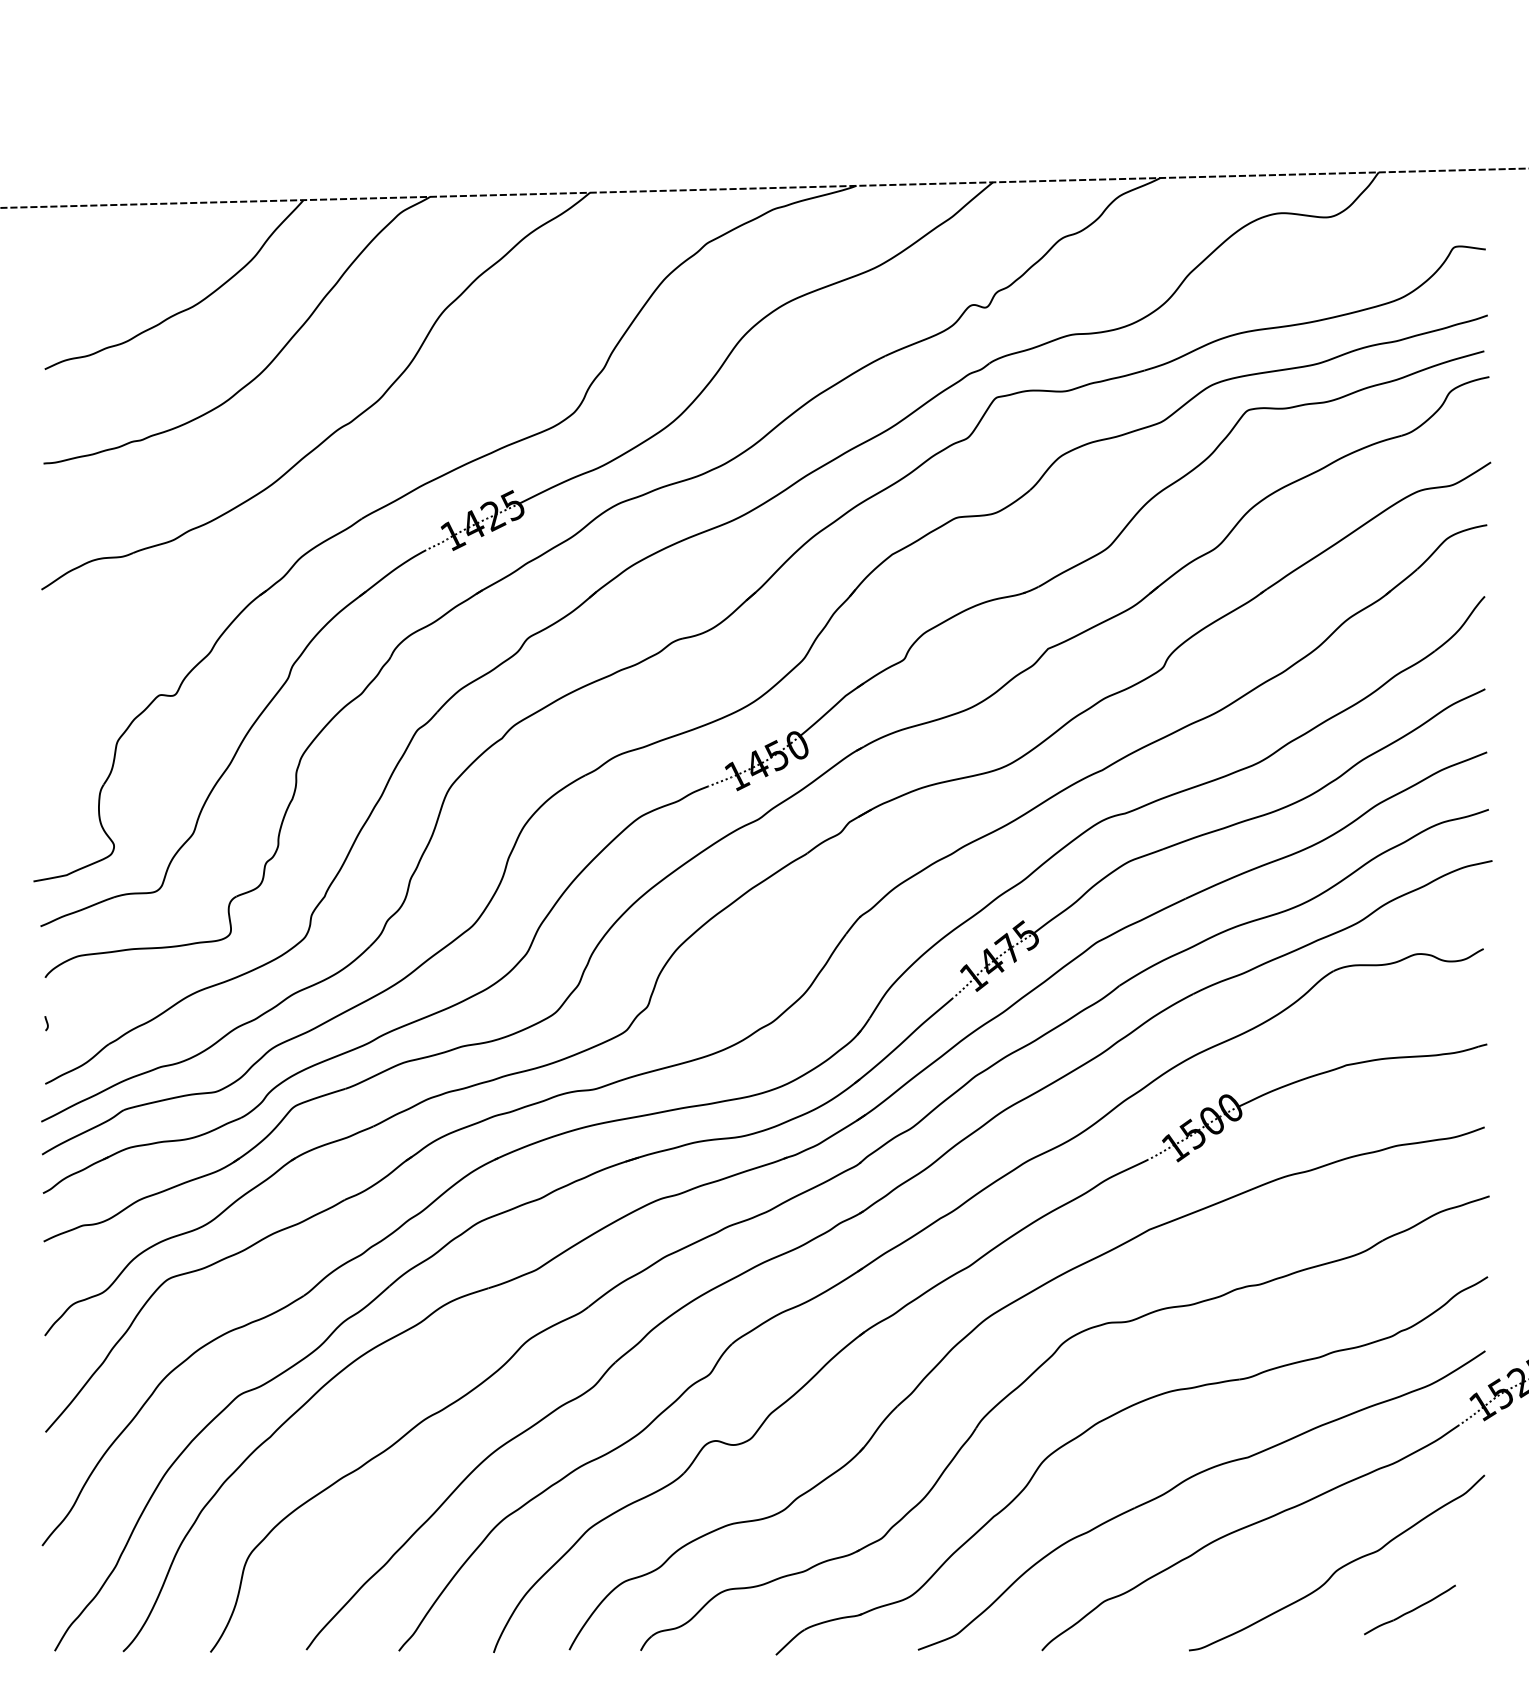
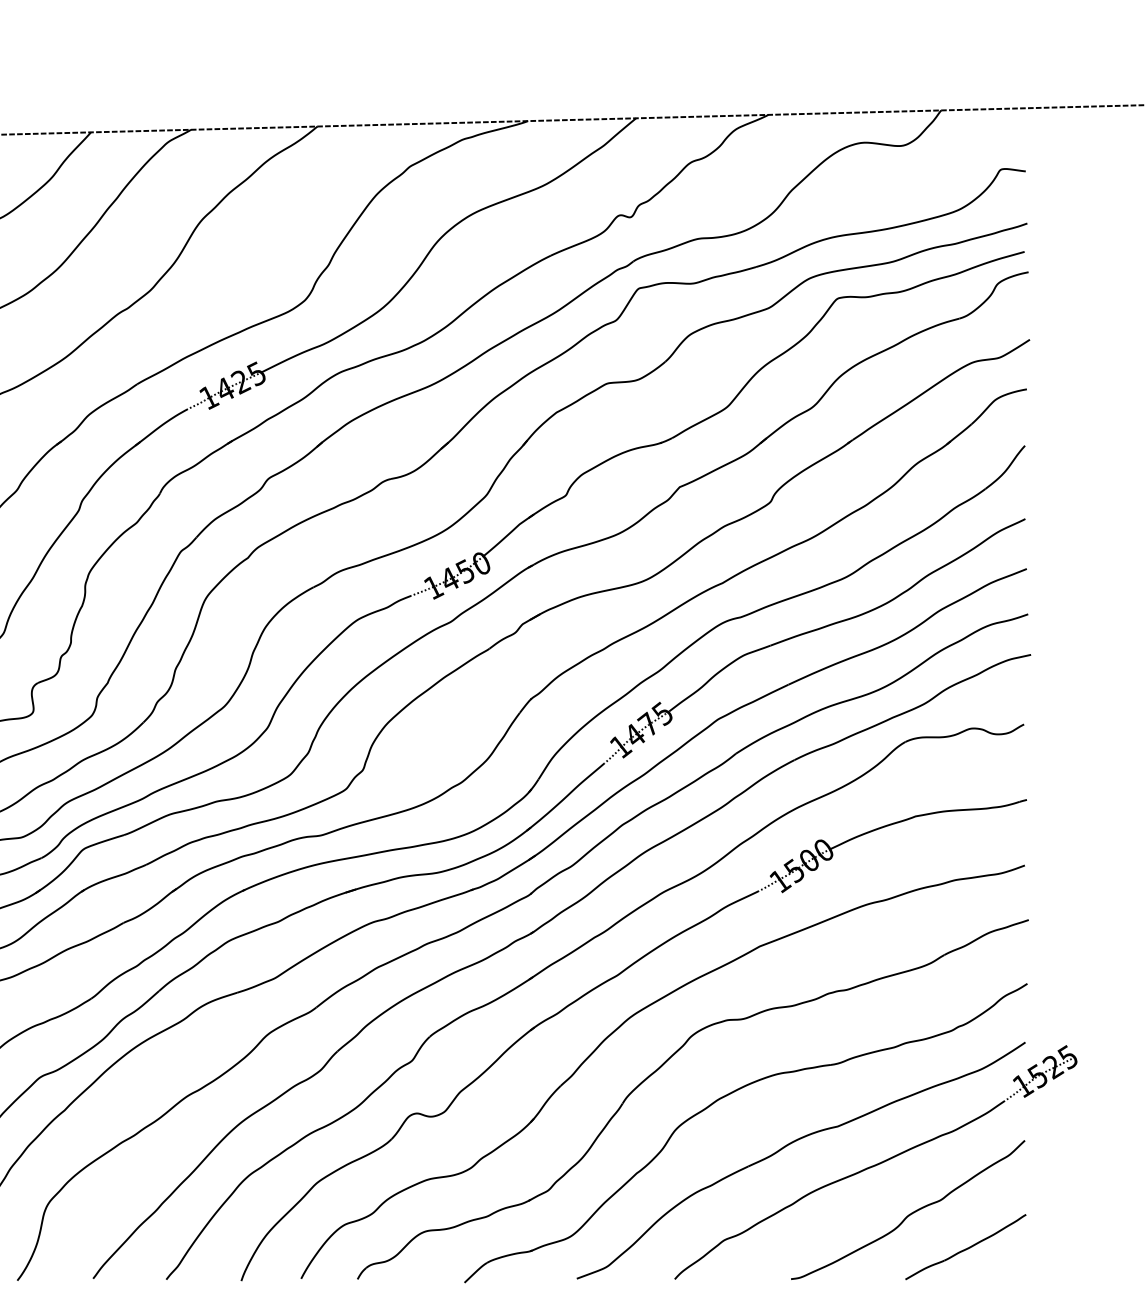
part: (1409, 1609) -> (965, 1246), size x1.67

